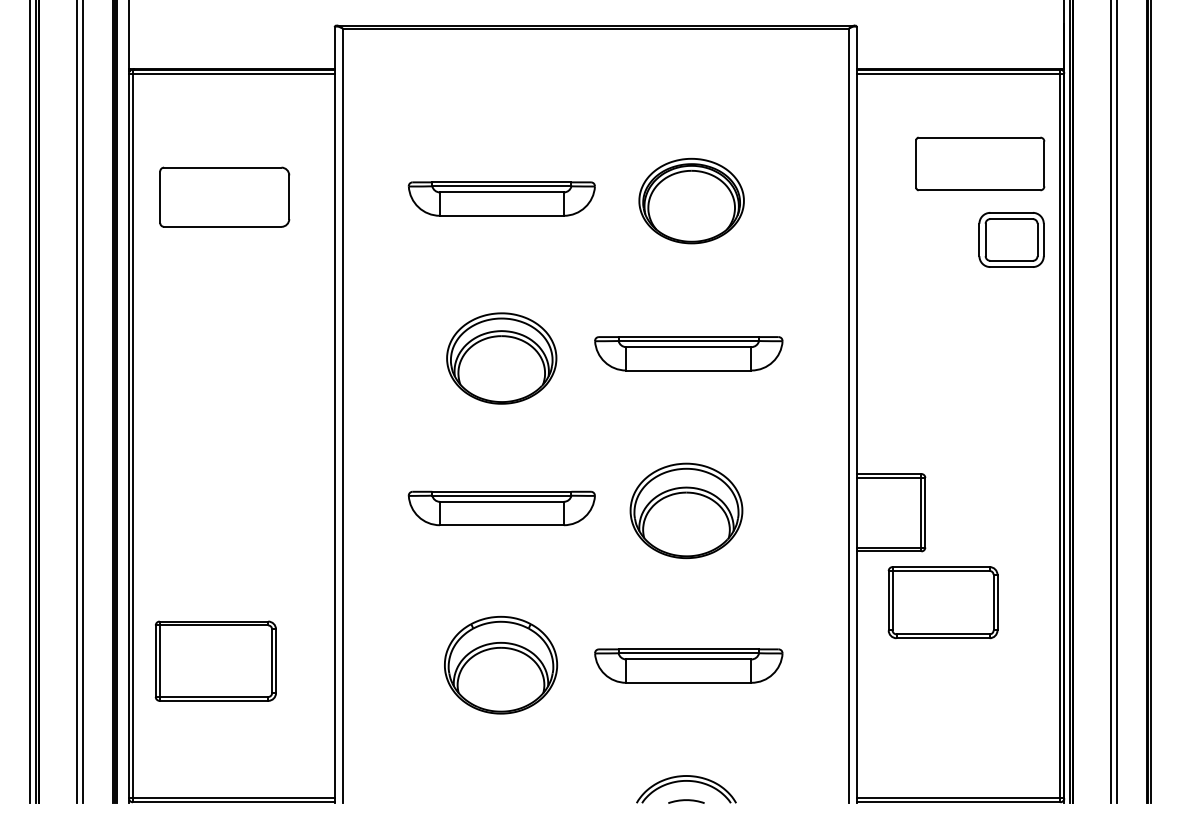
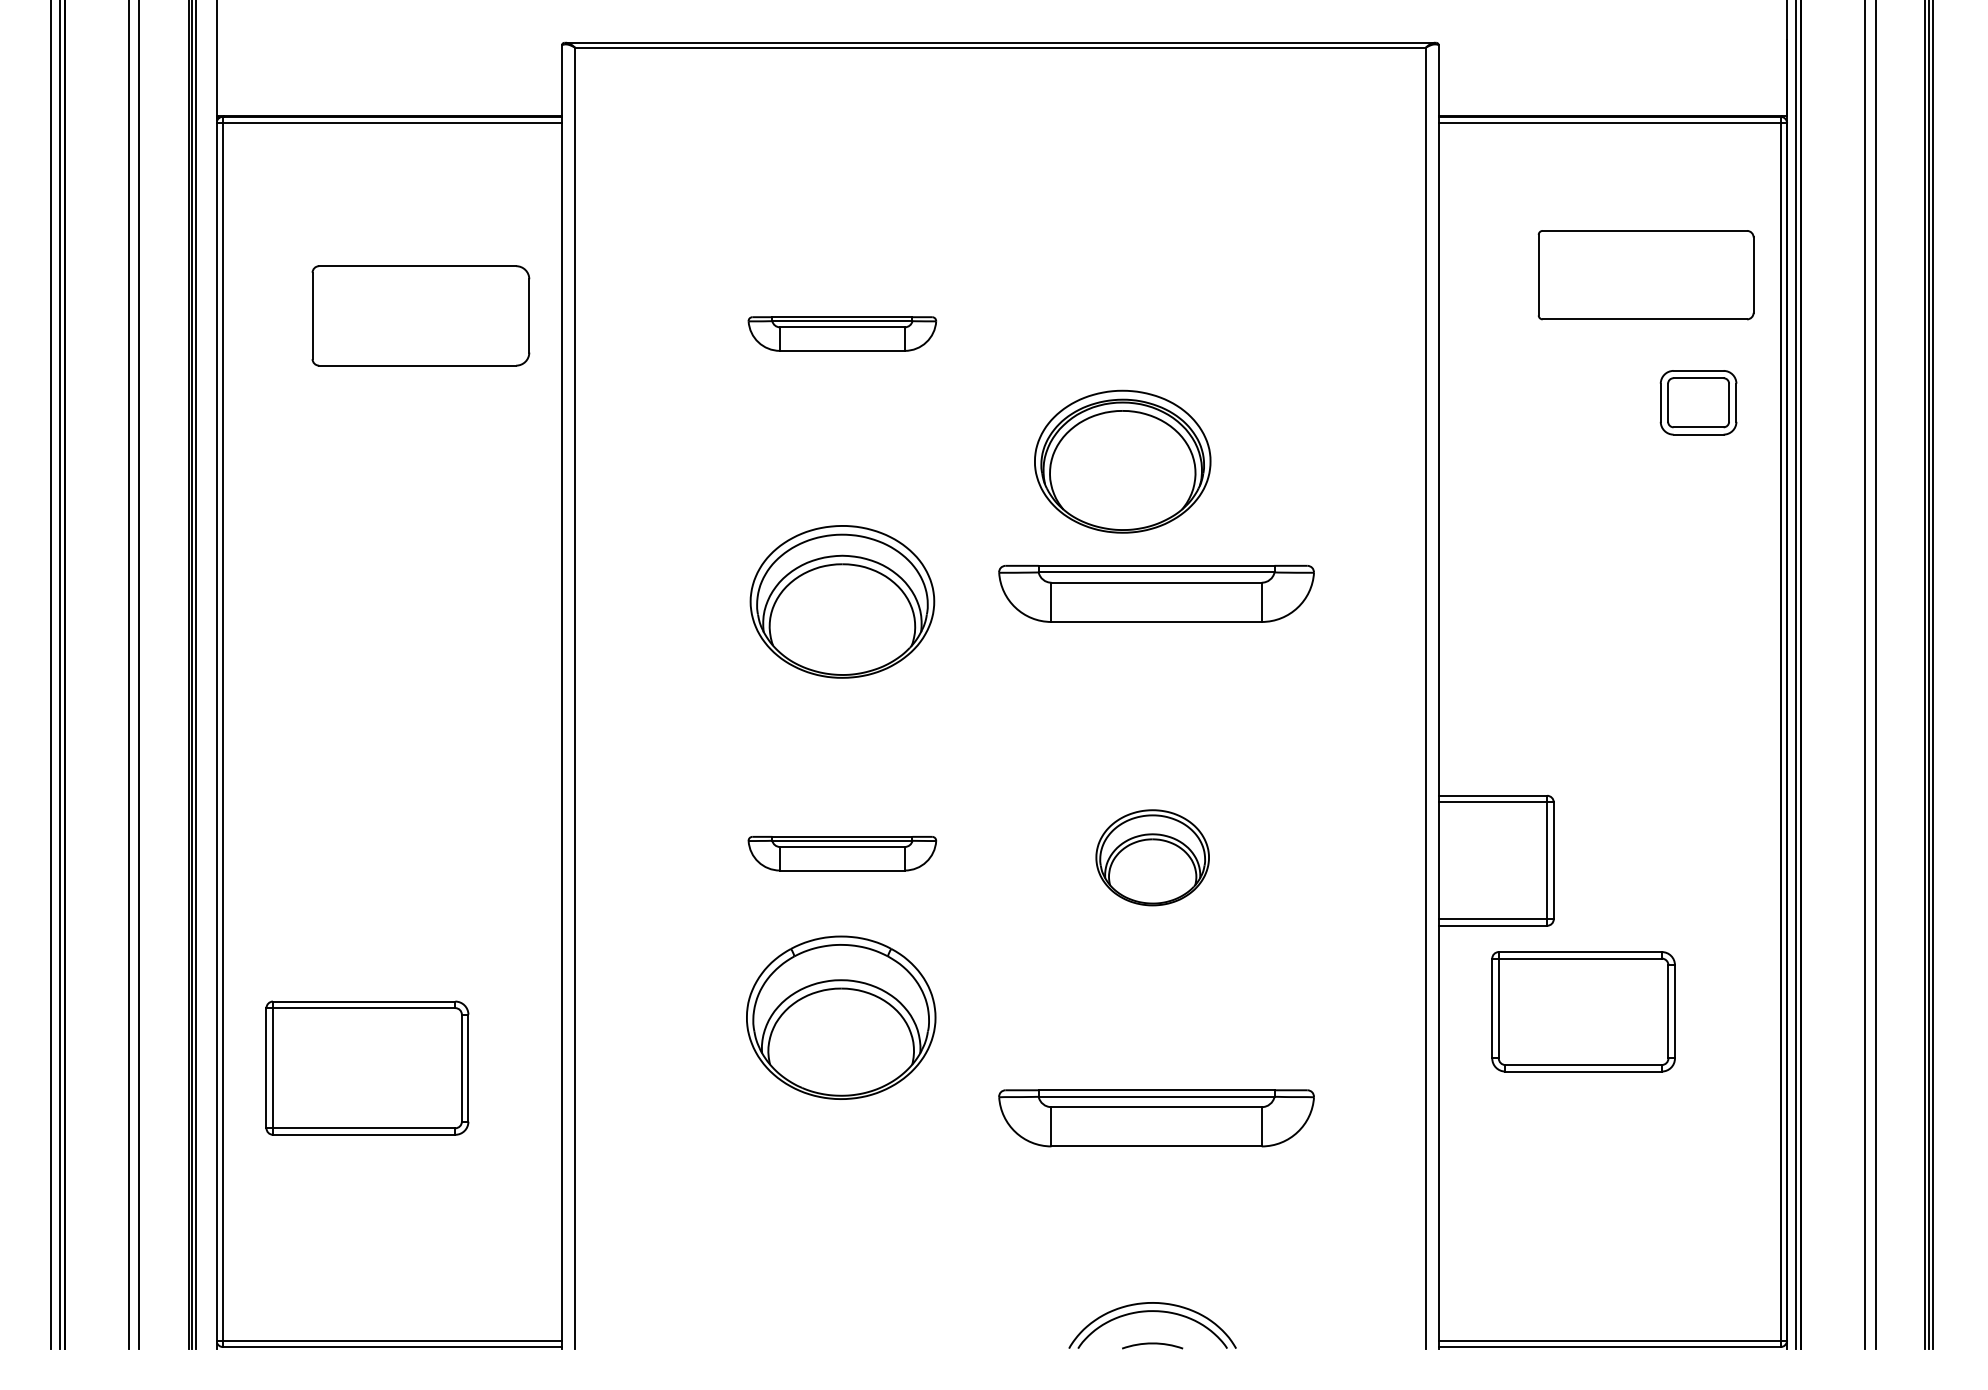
part: (224, 196) -> (420, 314), moved
part: (501, 198) -> (842, 333), size x0.6
part: (691, 200) -> (1122, 460), moved
part: (1011, 239) -> (1698, 401), size x0.7
part: (501, 508) -> (842, 853), size x0.6
part: (686, 510) -> (1152, 857), size x0.6
part: (215, 660) -> (366, 1066), moved
part: (501, 664) -> (842, 1016), moved

